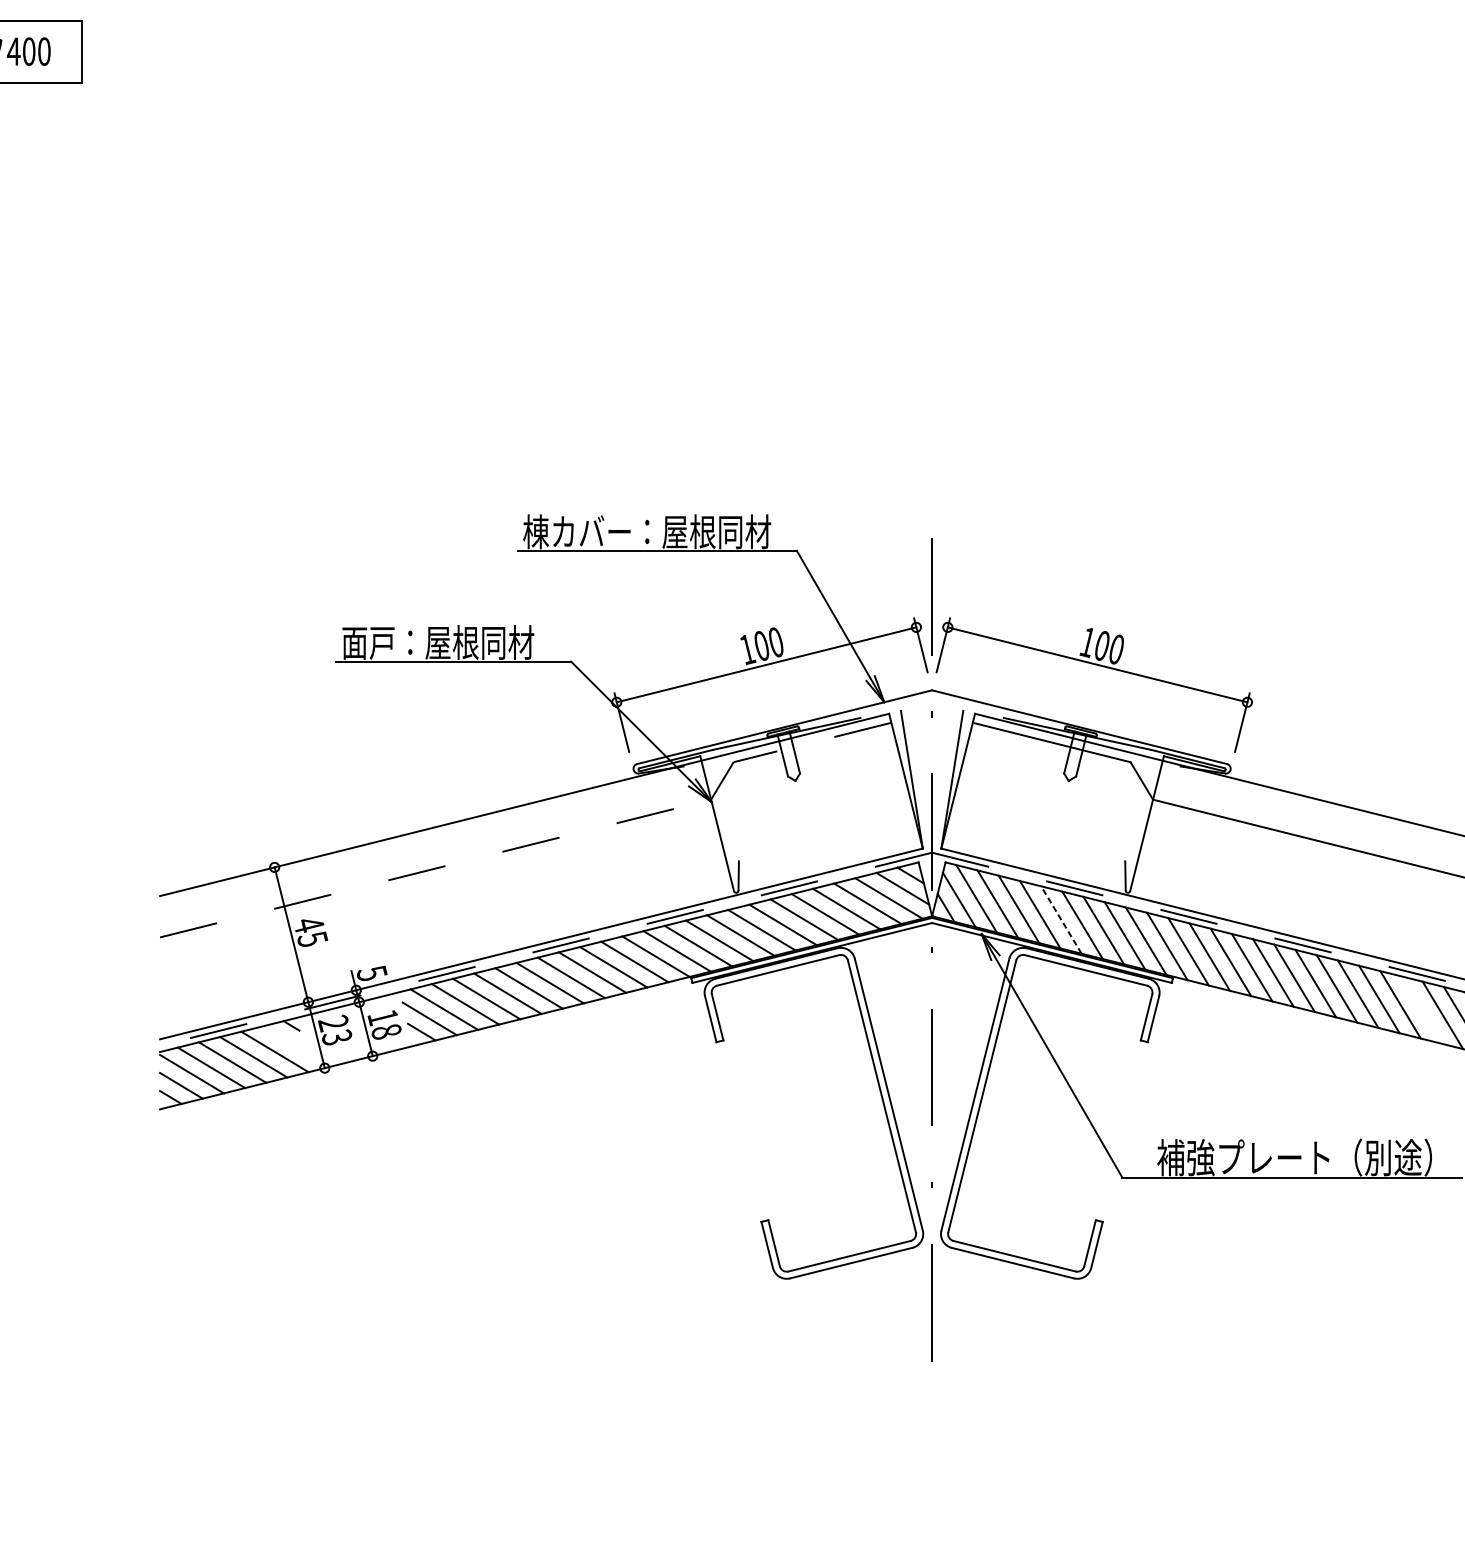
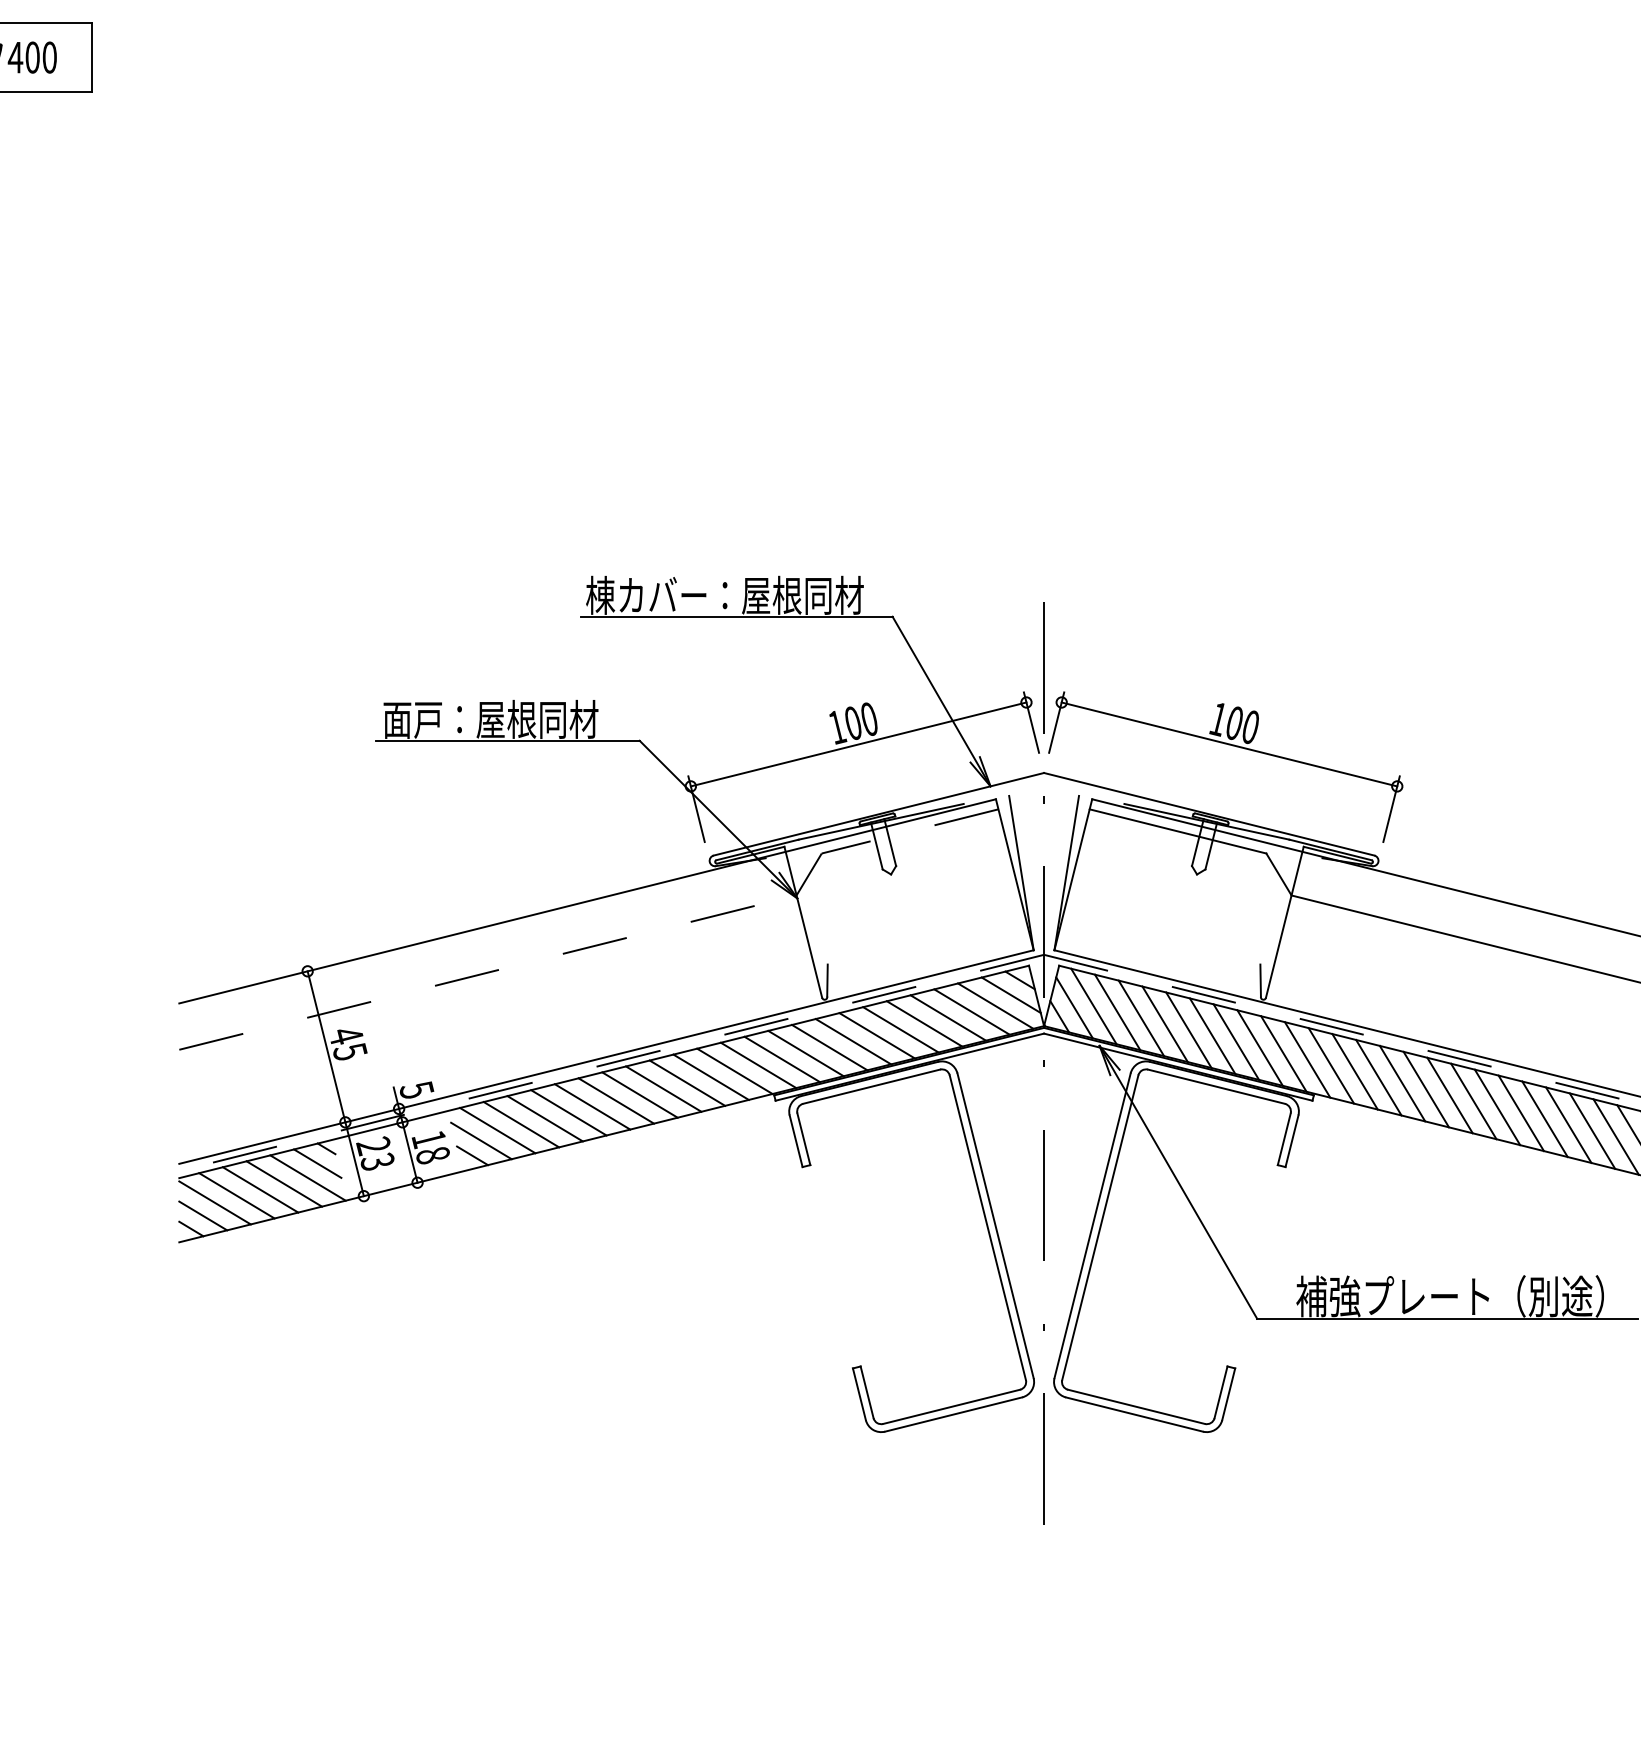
line: (1061, 919) -> (1188, 1029), dashed -> solid
line: (1421, 1009) -> (1592, 1130), added
line: (283, 1038) -> (317, 1163), added

